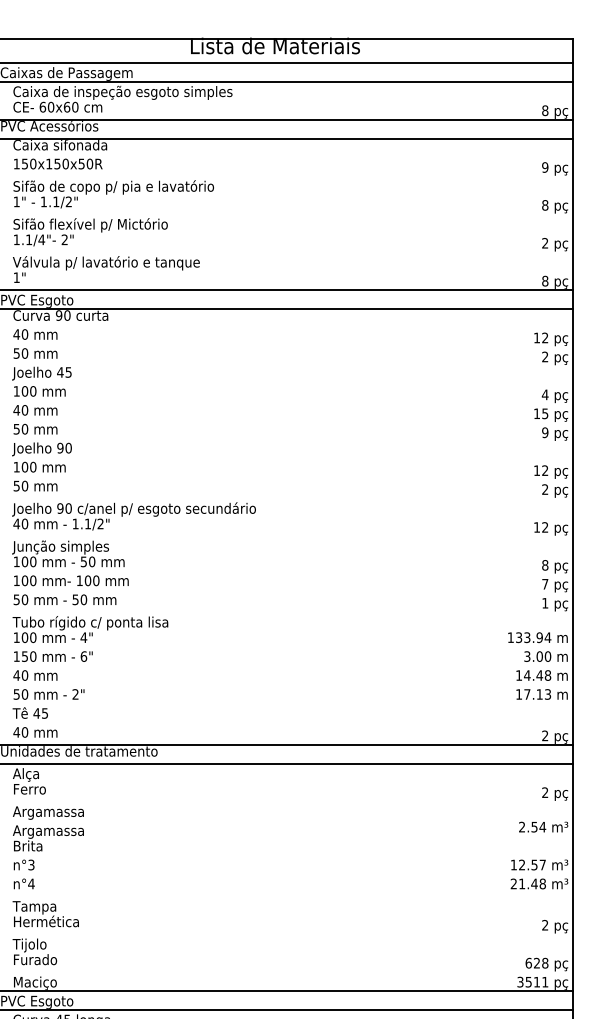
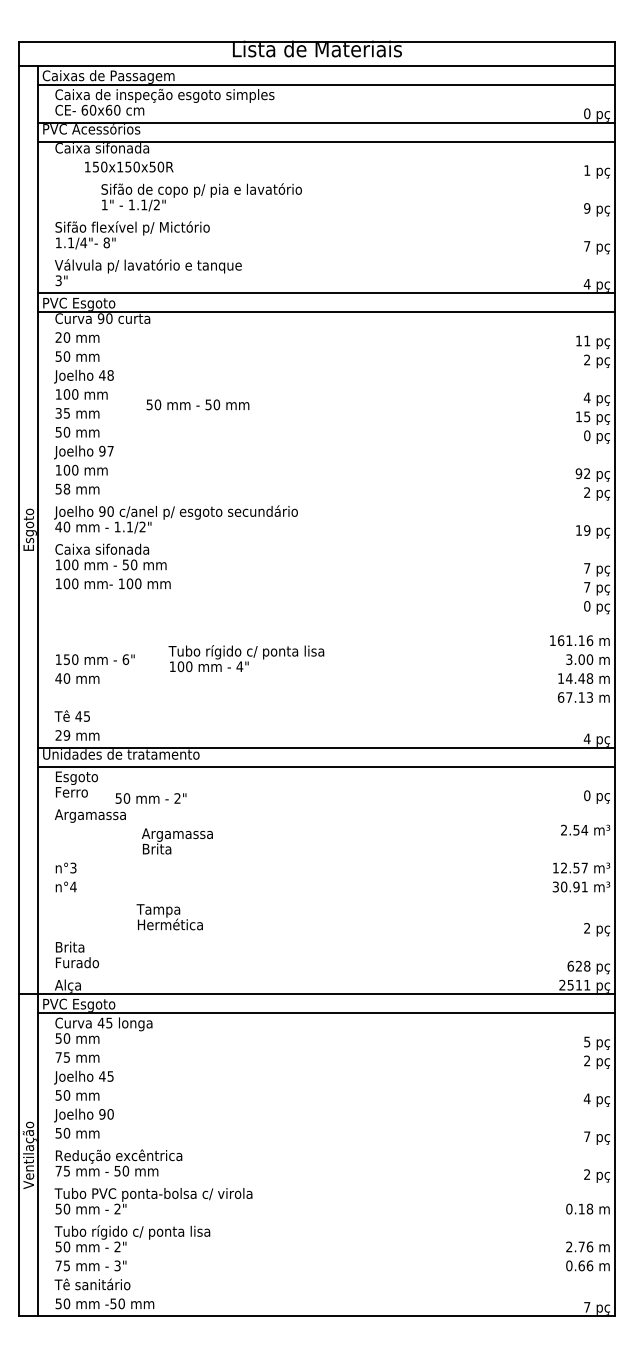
text: (545, 110) -> (587, 113), 8 -> 0
text: (58, 163) -> (129, 166), moved
text: (545, 167) -> (587, 170), 9 -> 1
text: (113, 194) -> (201, 197), moved
text: (545, 205) -> (587, 208), 8 -> 9
text: (64, 239) -> (106, 242), 2" -> 8"
text: (545, 243) -> (587, 246), 2 -> 7
text: (16, 277) -> (58, 280), 1" -> 3"
text: (544, 280) -> (586, 283), 8 -> 4
text: (16, 334) -> (58, 337), 40 -> 20
text: (544, 337) -> (586, 340), 12 -> 11
text: (68, 372) -> (110, 375), 45 -> 48
text: (20, 410) -> (62, 413), 40 -> 35
text: (545, 432) -> (587, 435), 9 -> 0
text: (68, 447) -> (110, 450), 90 -> 97
text: (536, 470) -> (578, 473), 12 -> 92
text: (24, 486) -> (66, 489), 50 -> 58
text: (545, 527) -> (587, 530), 12 -> 19
text: (60, 547) -> (102, 550), Junção simples -> Caixa sifonada
text: (545, 565) -> (587, 568), 8 -> 7
text: (64, 599) -> (197, 404), moved
text: (545, 603) -> (587, 606), 1 -> 0
text: (90, 629) -> (246, 658), moved
text: (533, 637) -> (575, 640), 133.94 -> 161.16
text: (48, 694) -> (150, 798), moved
text: (518, 694) -> (560, 697), 17.13 -> 67.13
text: (20, 732) -> (62, 735), 40 -> 29
text: (544, 735) -> (586, 738), 2 -> 4
text: (34, 774) -> (76, 777), Alça -> Esgoto
text: (545, 792) -> (587, 795), 2 -> 0
text: (48, 838) -> (177, 841), moved
text: (527, 883) -> (569, 886), 21.48 -> 30.91
text: (45, 914) -> (169, 917), moved
text: (29, 945) -> (71, 948), Tijolo -> Brita
text: (34, 982) -> (76, 985), Maciço -> Alça
text: (520, 982) -> (562, 985), 3511 -> 2511

